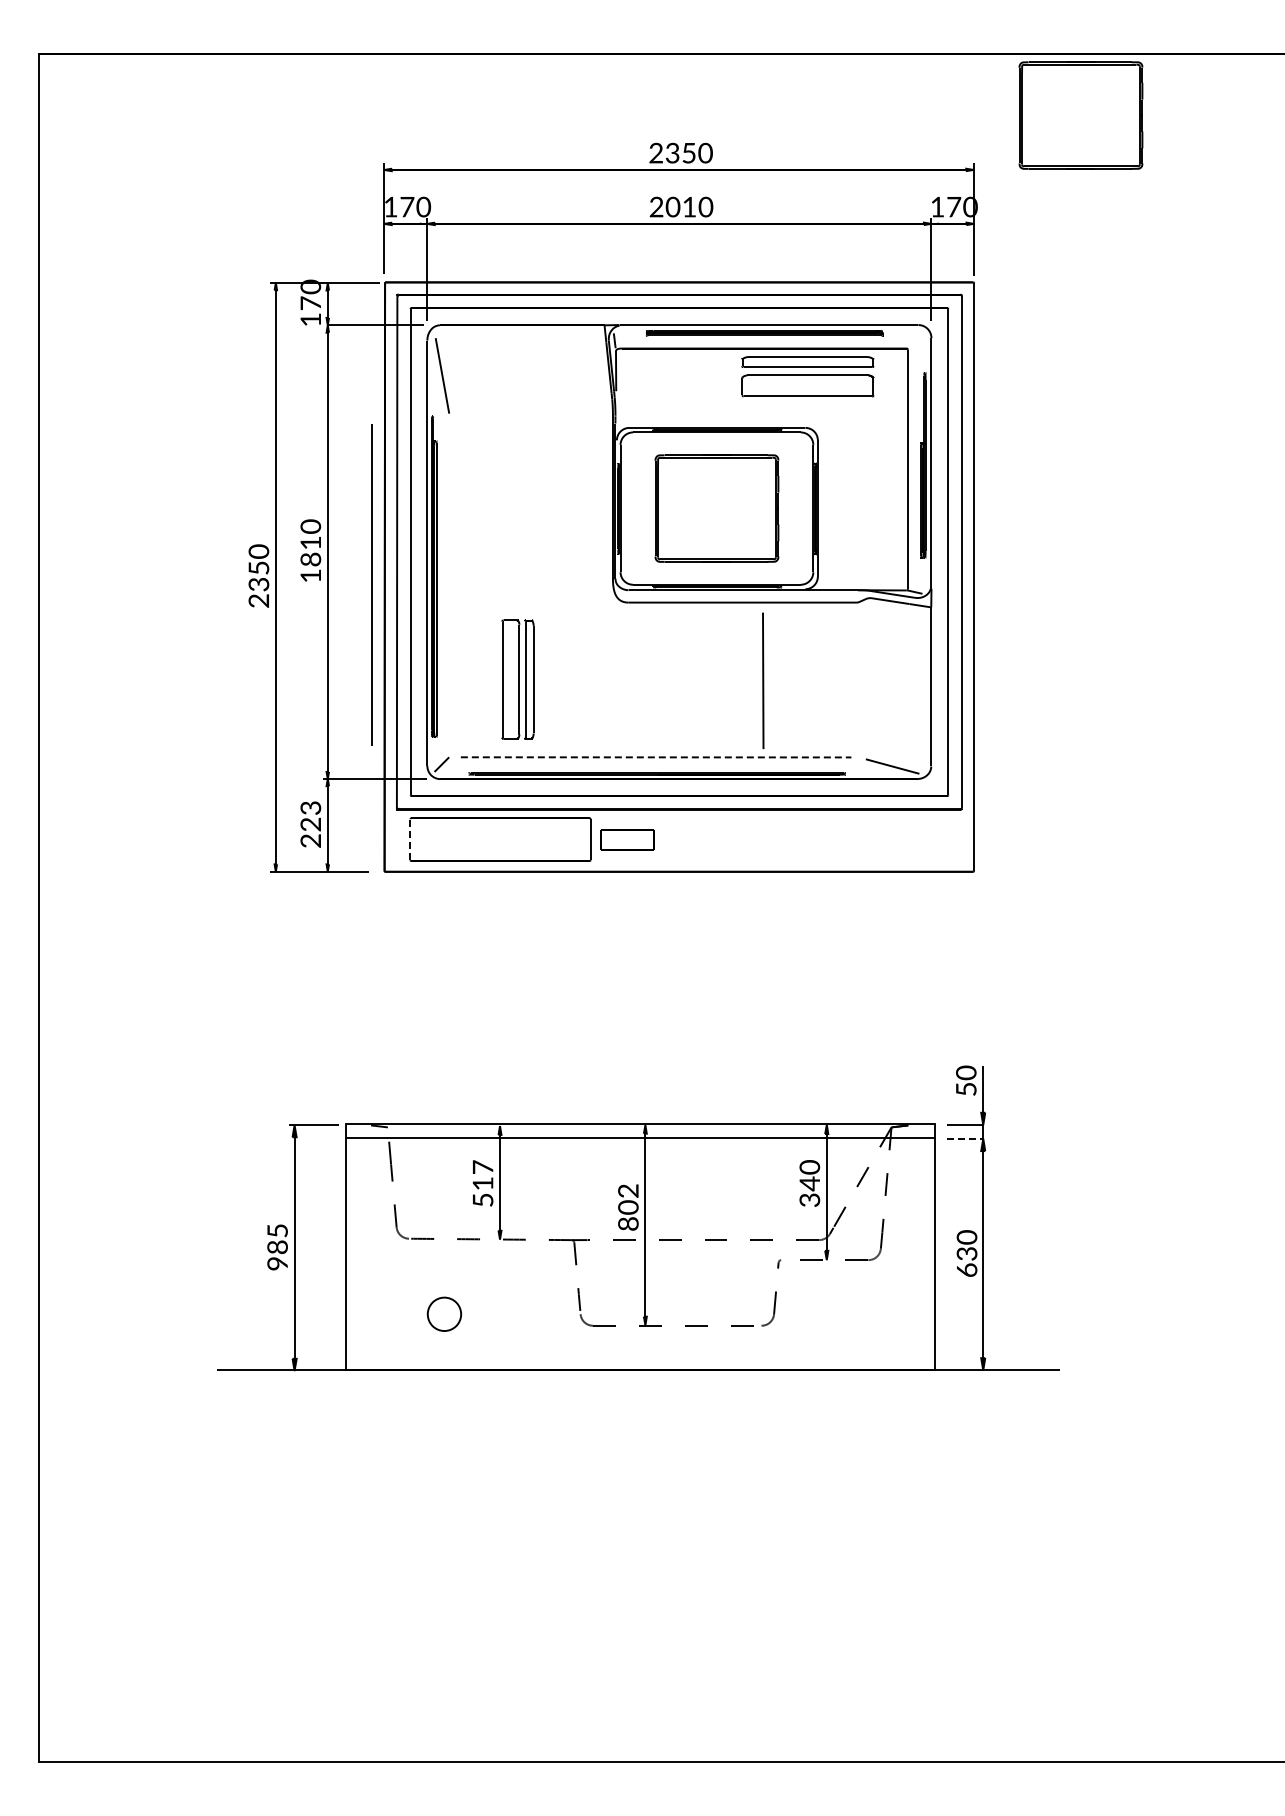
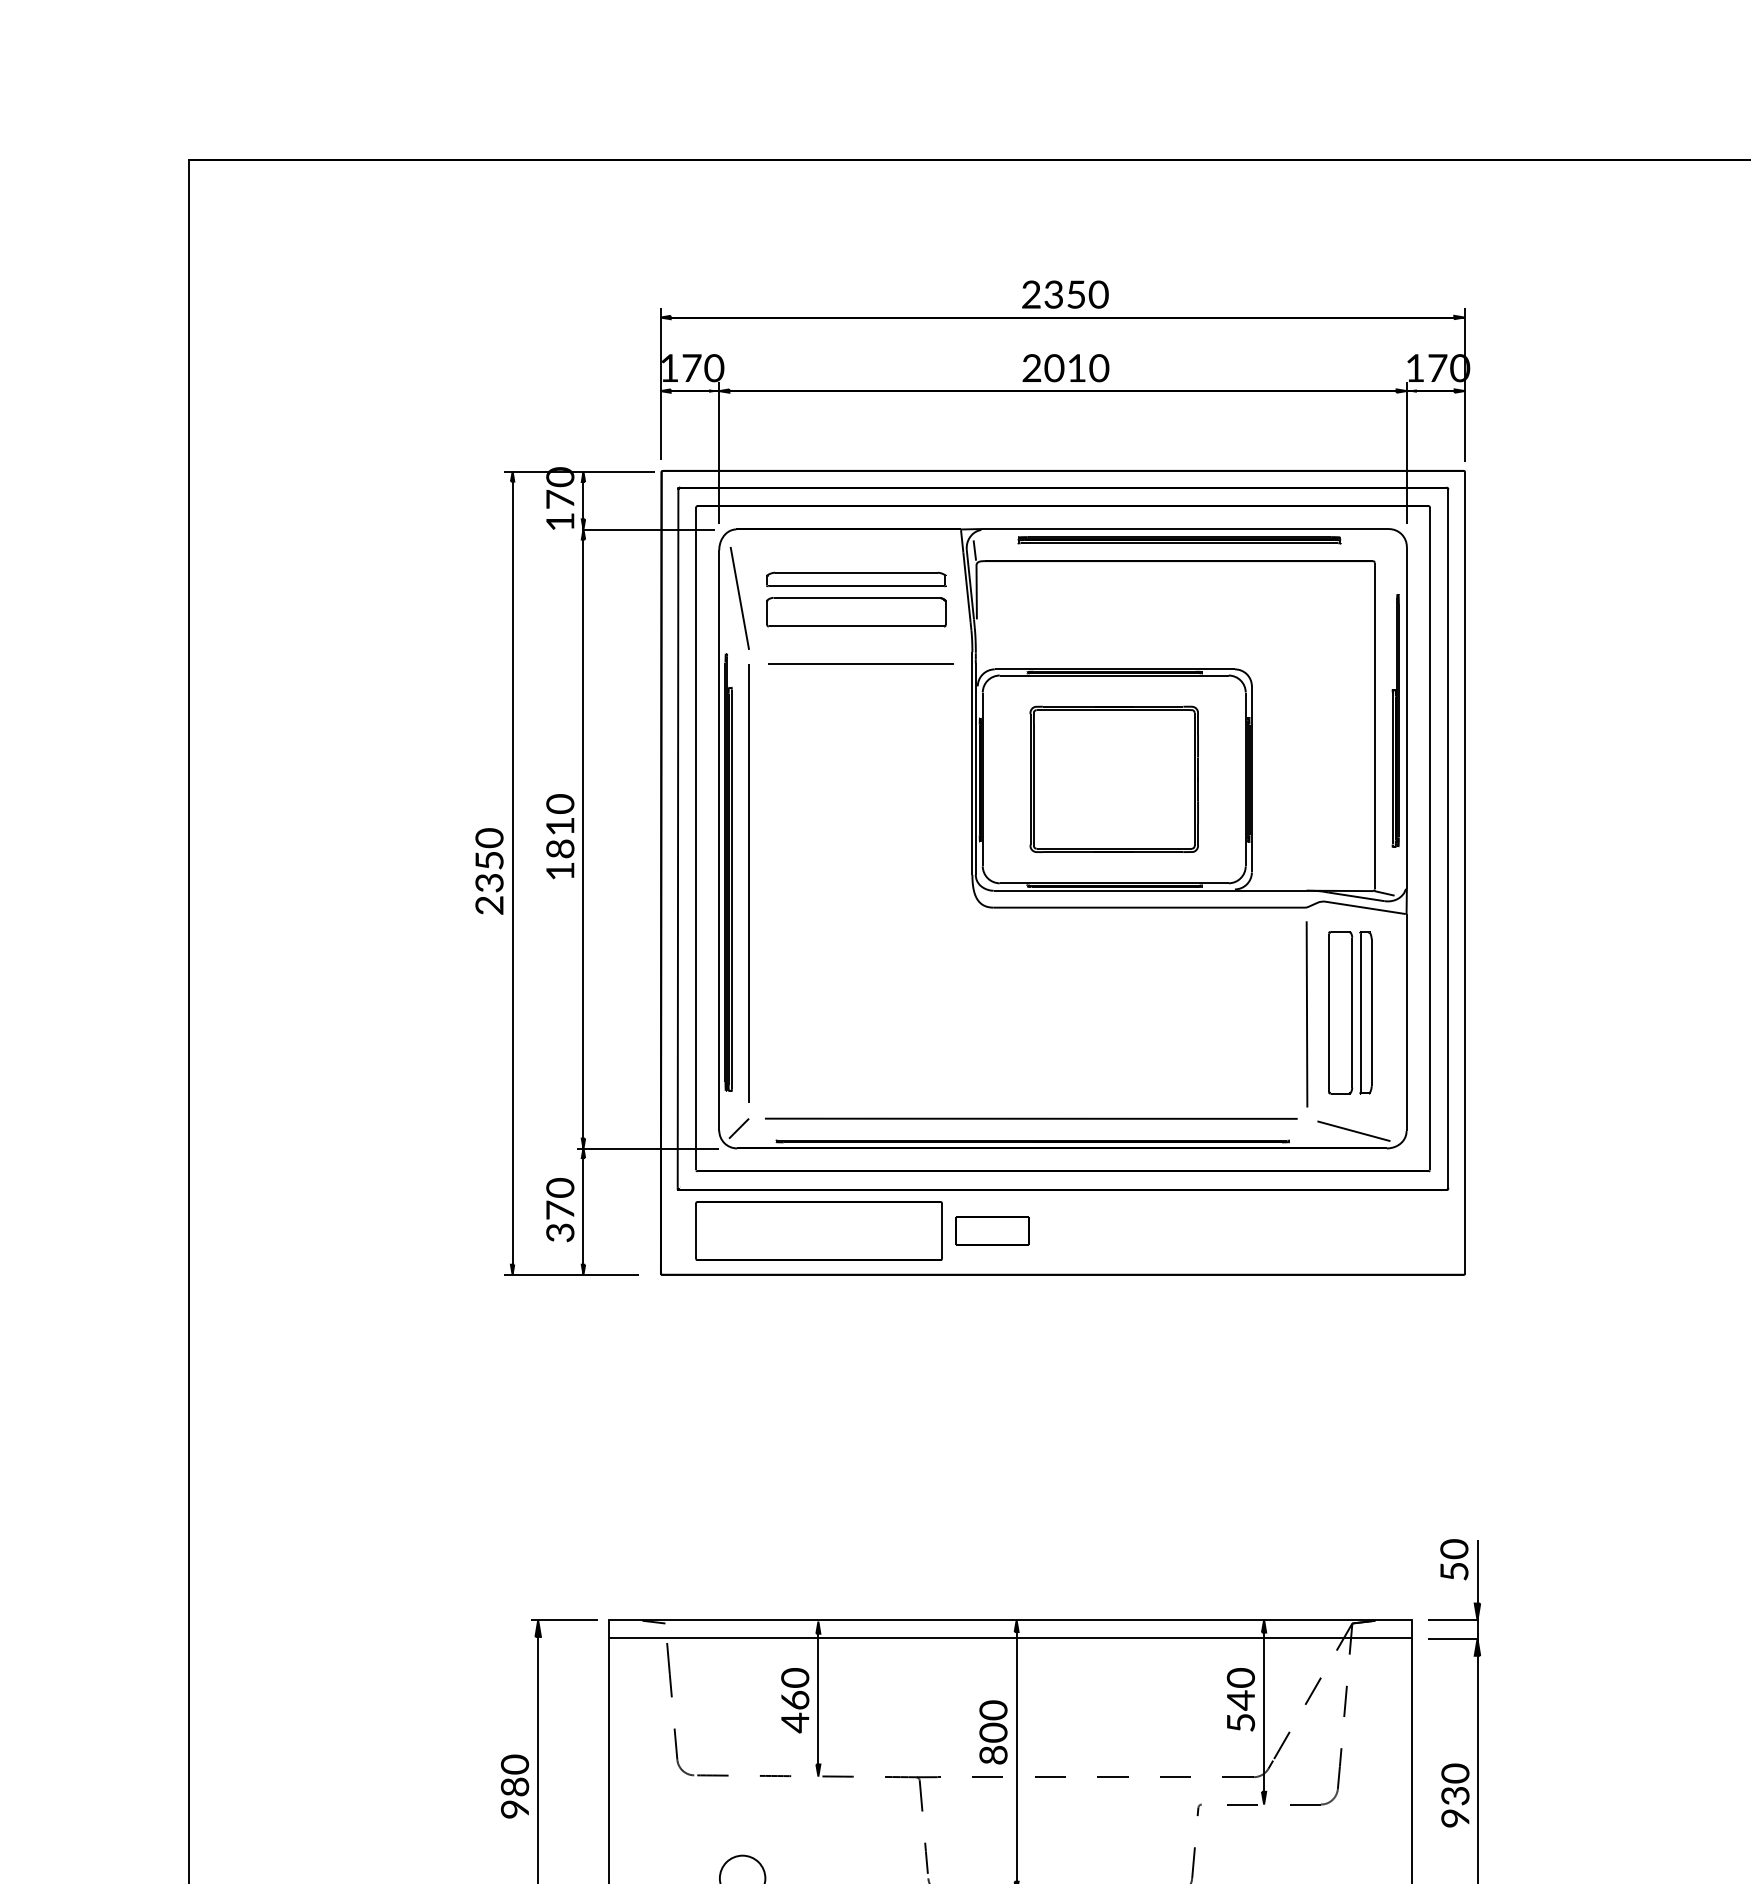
part: (1080, 115) -> (1610, 243), removed
part: (807, 376) -> (855, 599), moved
line: (530, 423) -> (859, 663), added
line: (371, 584) -> (748, 882), moved
part: (517, 679) -> (1349, 1012), moved
line: (763, 680) -> (1307, 1013), moved
line: (656, 757) -> (1031, 1118), dashed -> solid
text: (310, 823) -> (559, 1208), 223 -> 370
line: (410, 839) -> (696, 1230), dashed -> solid
line: (965, 1138) -> (1453, 1638), dashed -> solid
text: (482, 1183) -> (794, 1700), 517 -> 460
text: (628, 1190) -> (993, 1709), 802 -> 800
text: (809, 1199) -> (1240, 1721), 340 -> 540
text: (277, 1230) -> (514, 1764), 985 -> 980
text: (966, 1269) -> (1454, 1817), 630 -> 930

